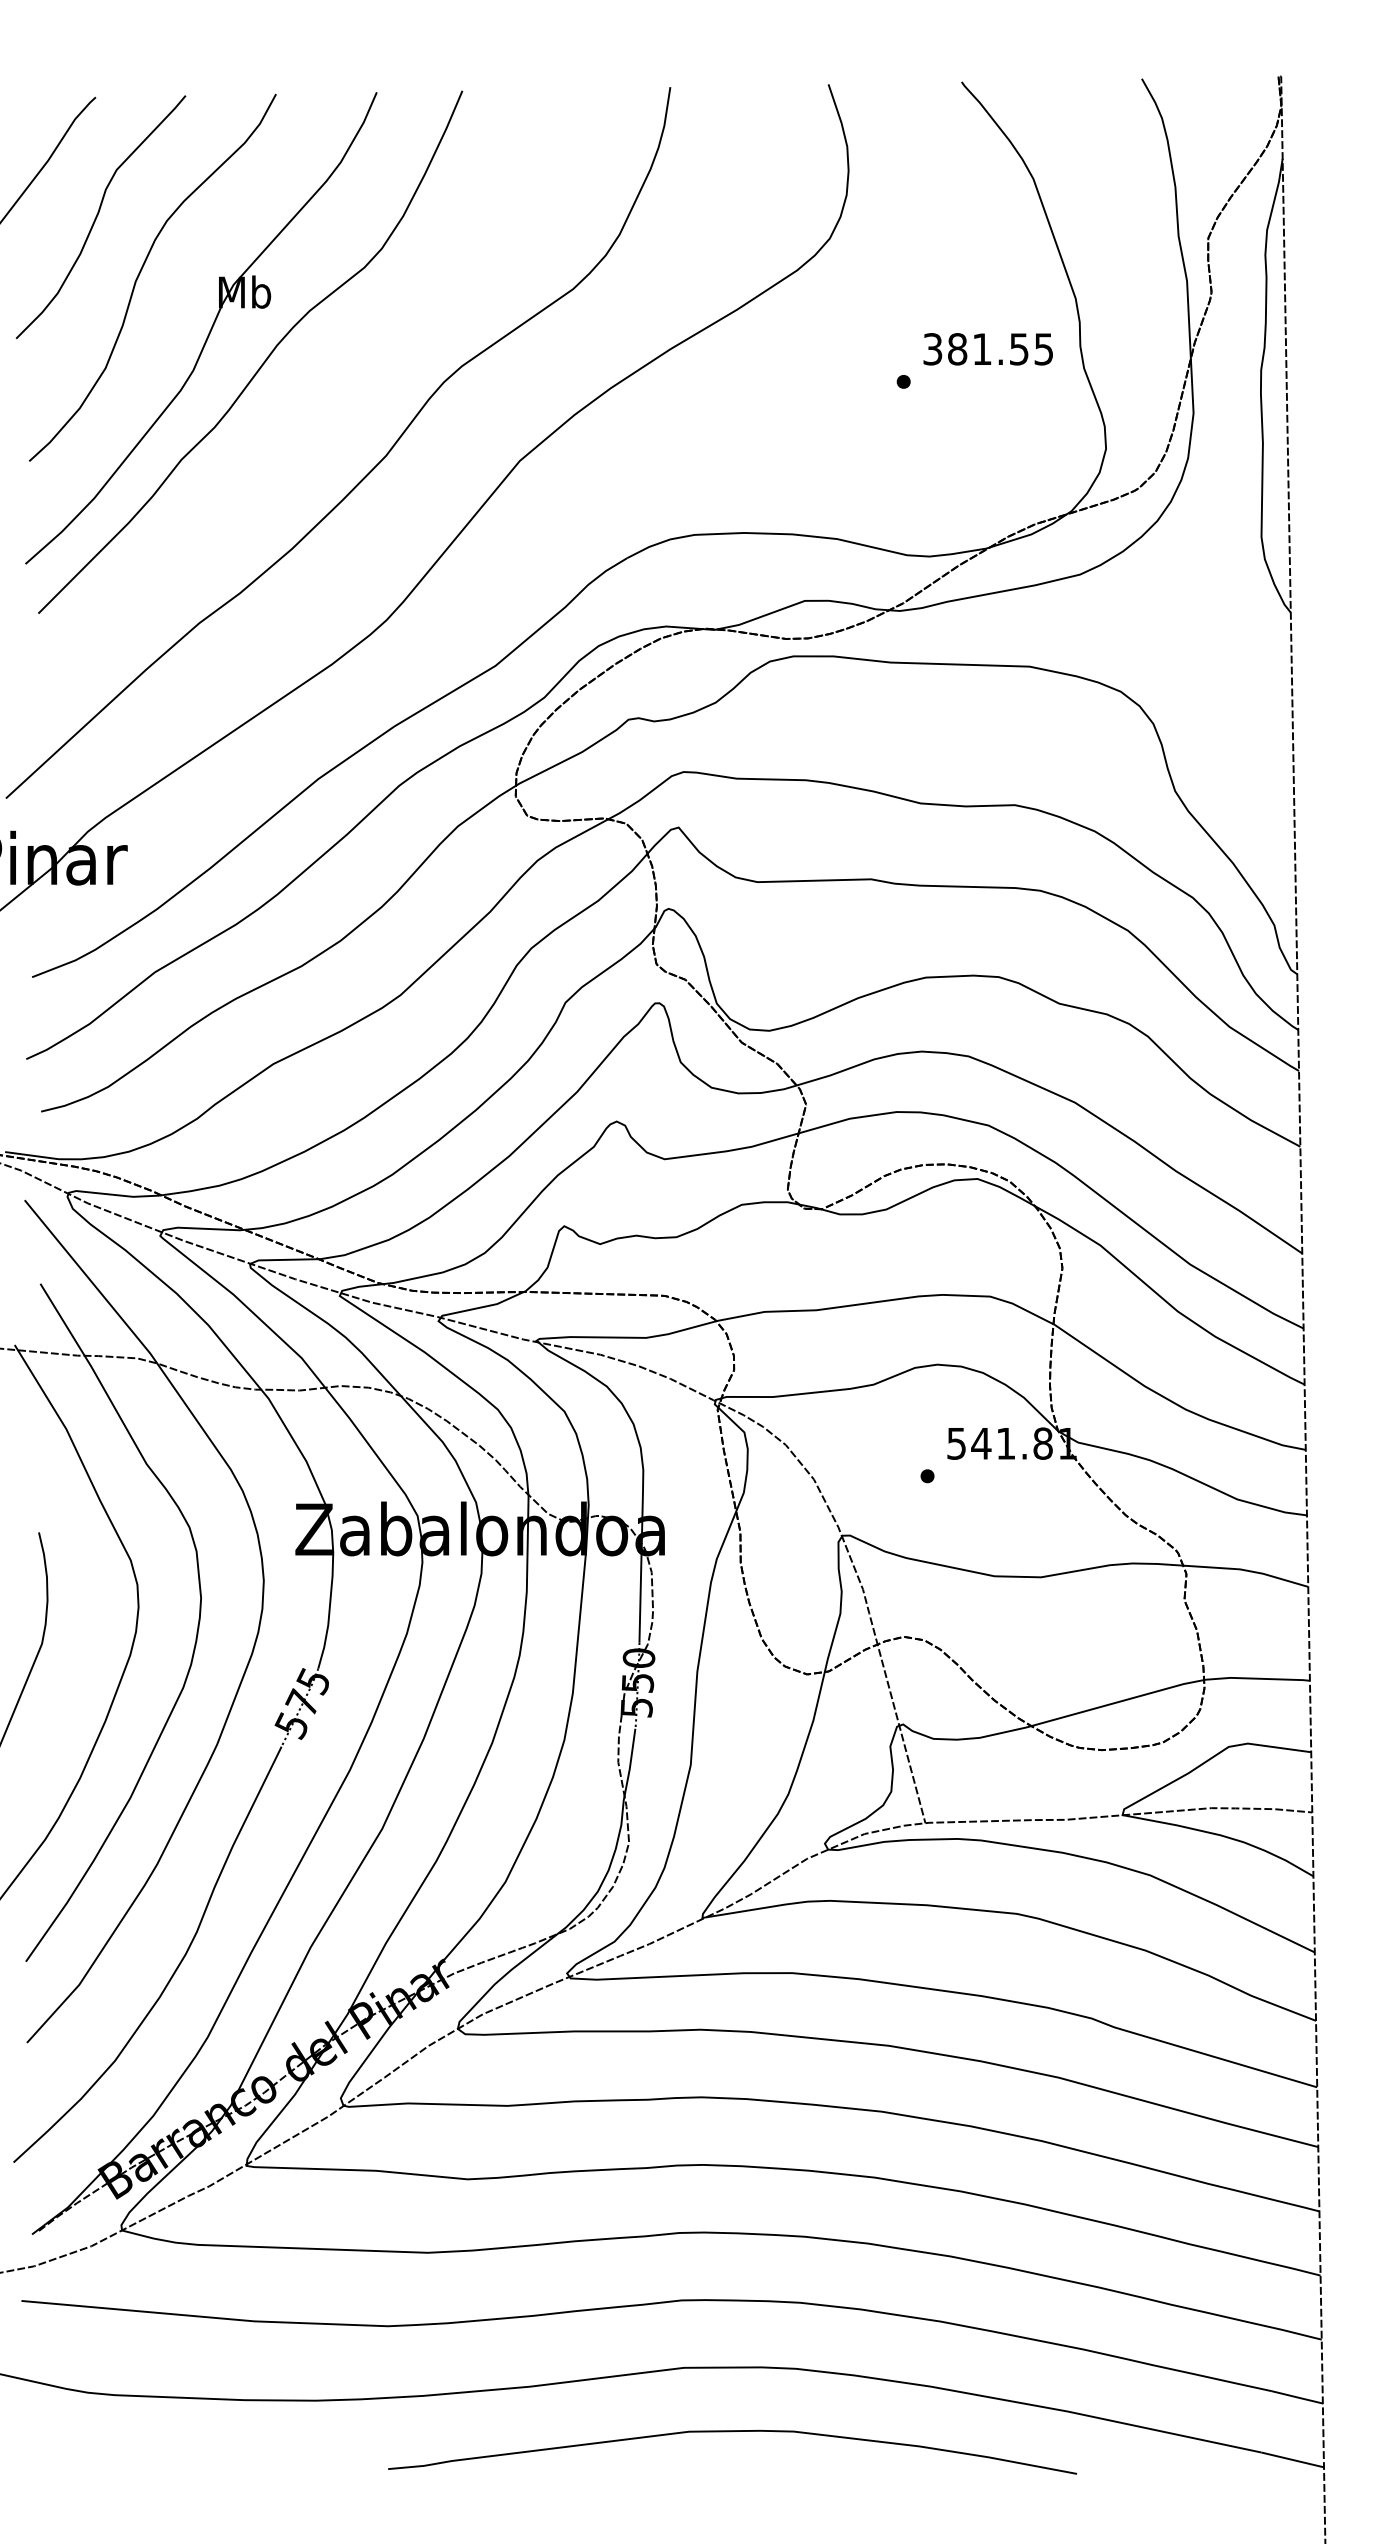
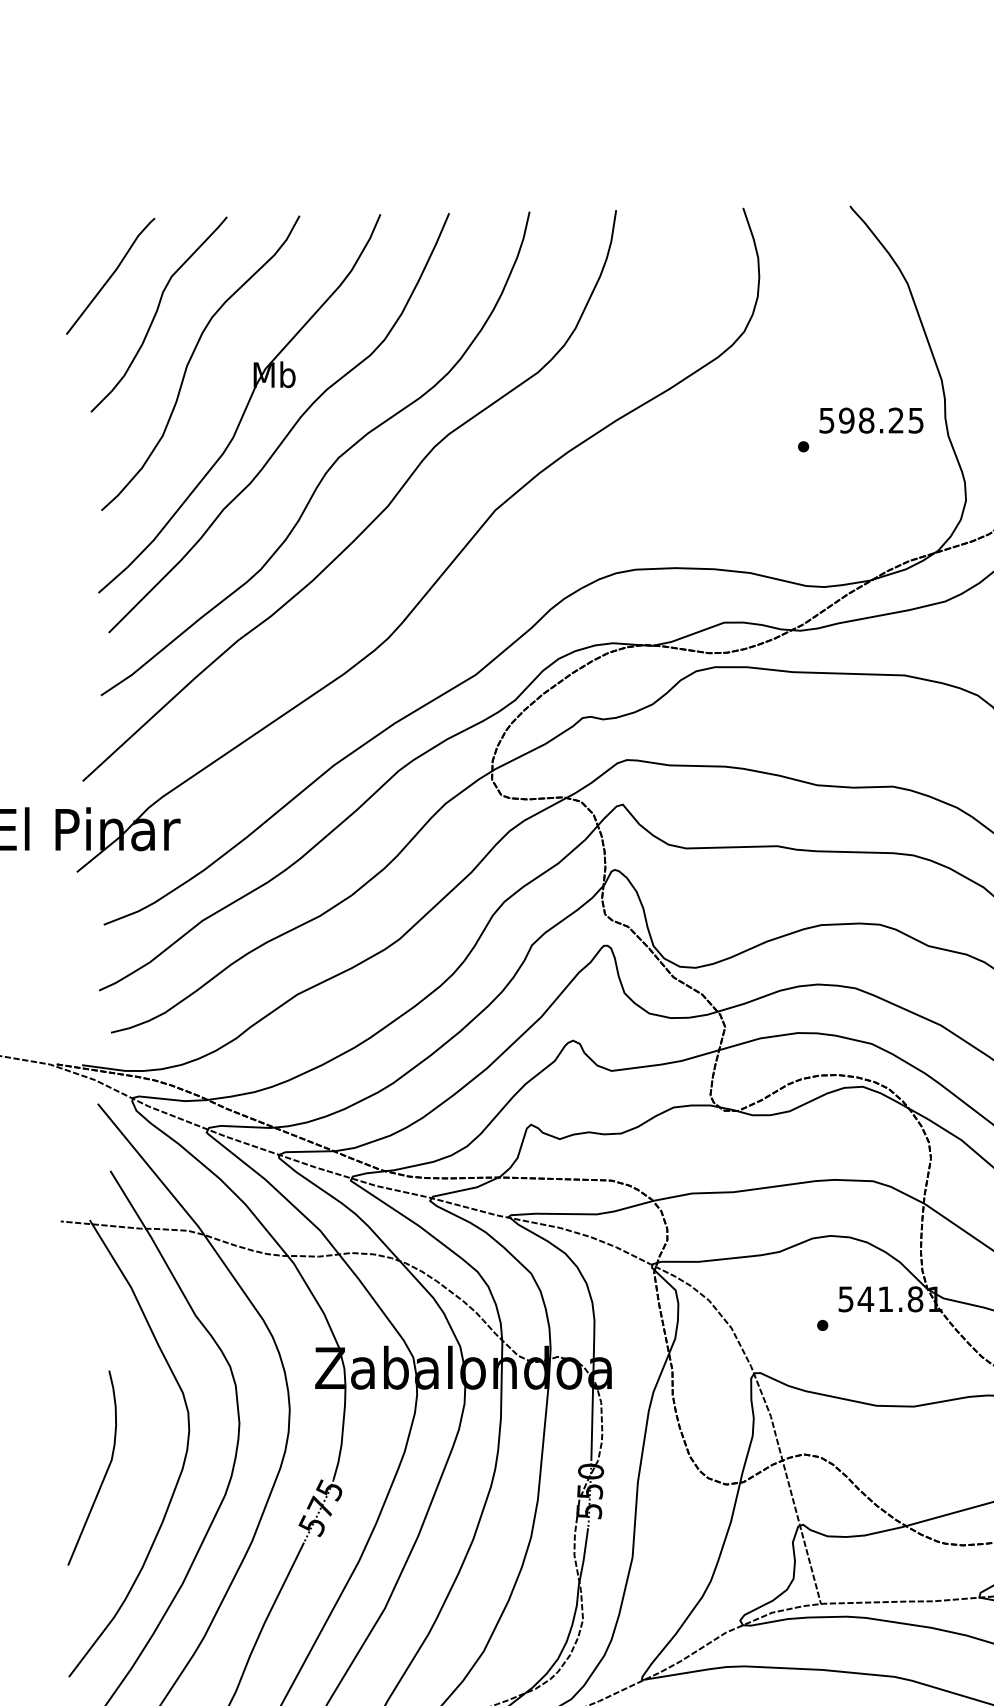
text: (976, 349) -> (862, 420), 381.55 -> 598.25
curve: (313, 407) -> (329, 467), added

